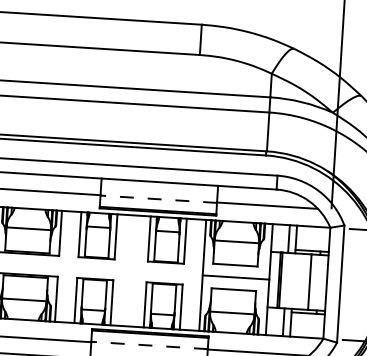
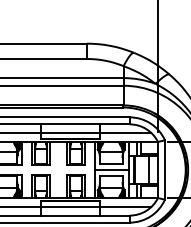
line: (158, 200) -> (70, 133), dashed -> solid
line: (149, 346) -> (70, 207), dashed -> solid

